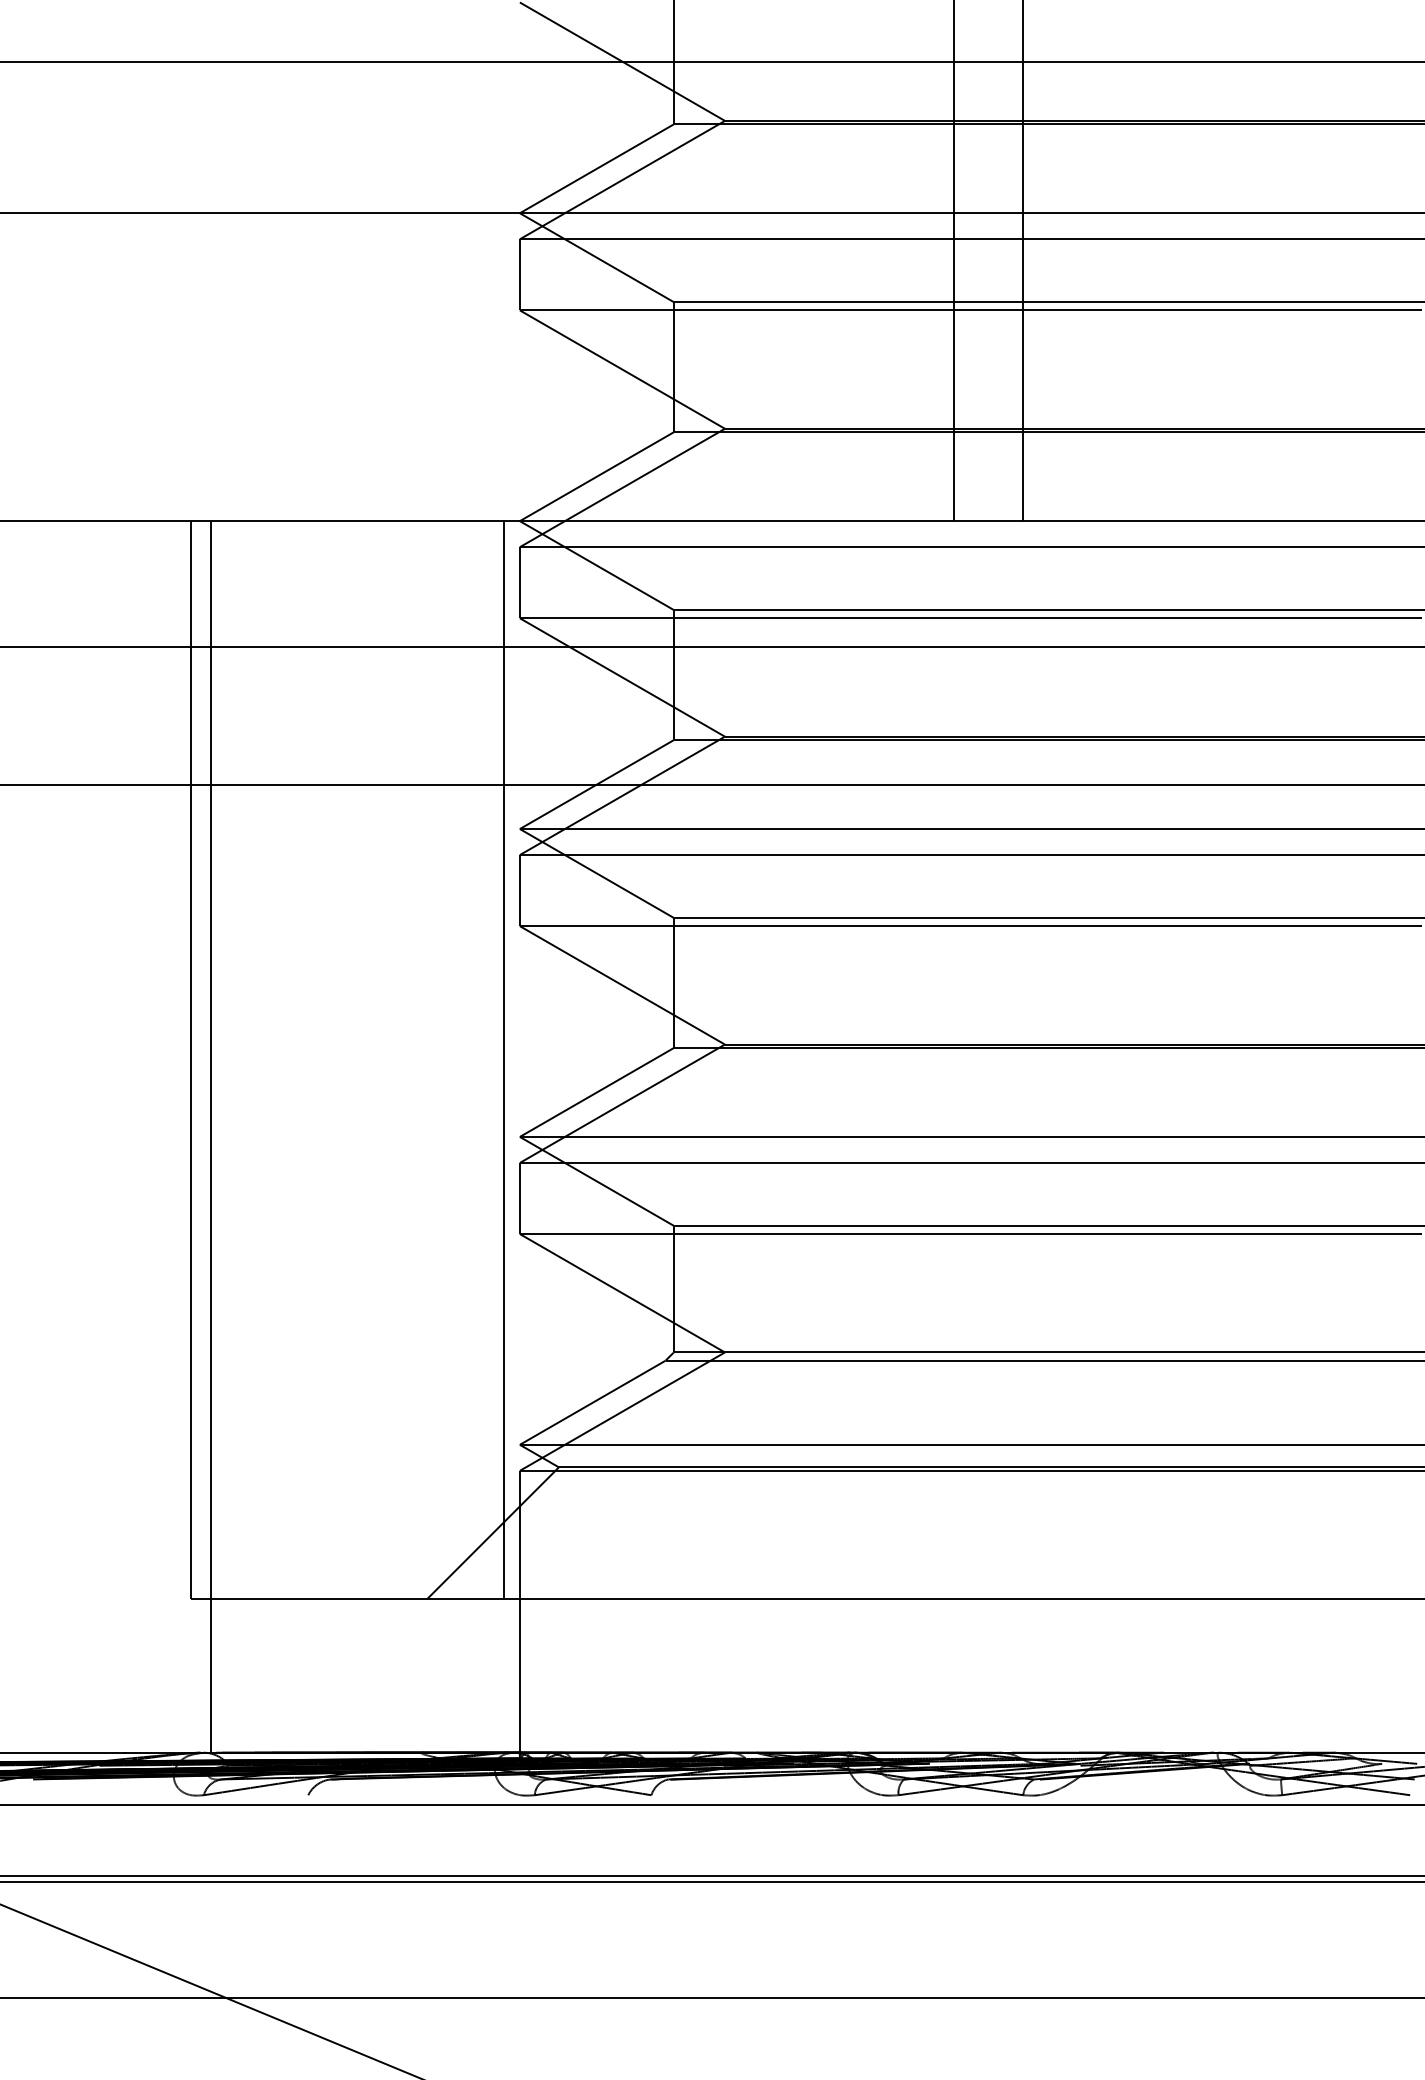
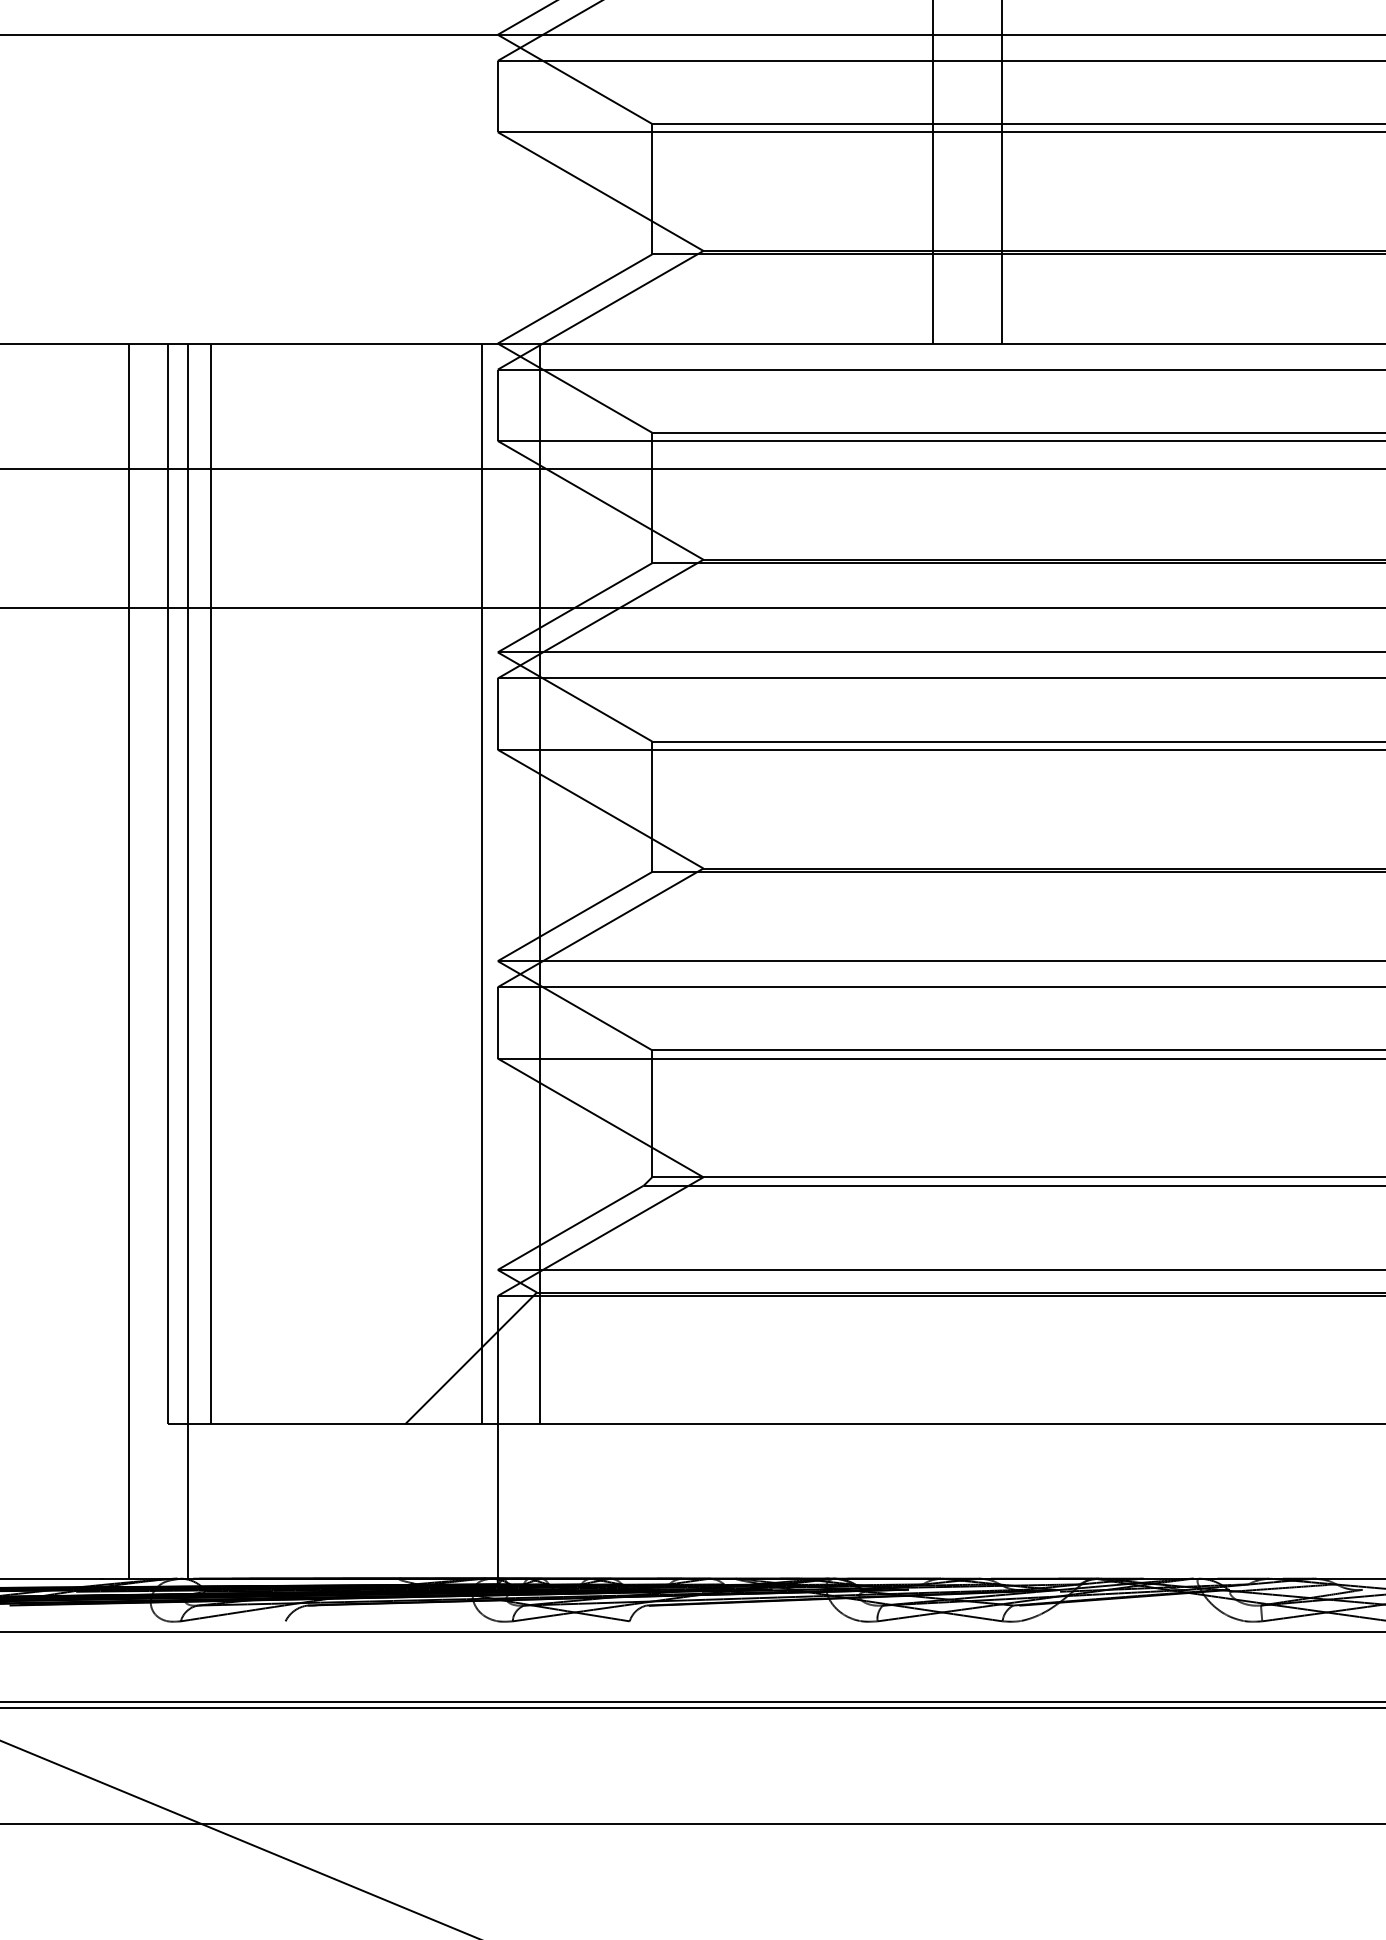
line: (233, 1059) -> (210, 883), added
line: (562, 1059) -> (540, 883), added
line: (151, 1136) -> (128, 960), added

